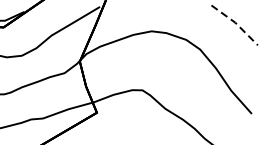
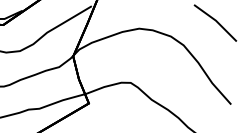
line: (235, 23) -> (216, 21), dashed -> solid

